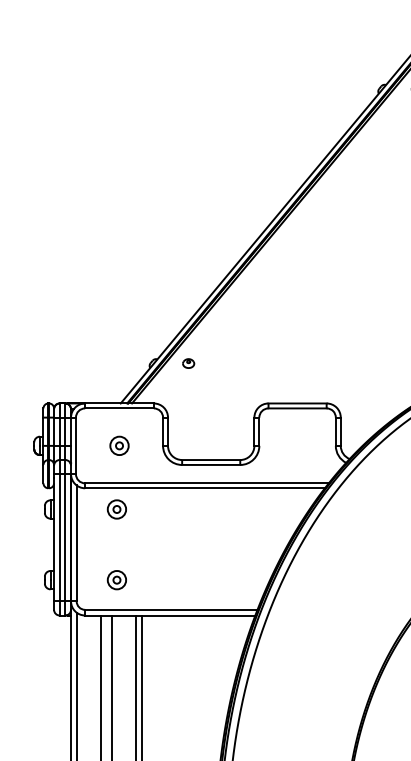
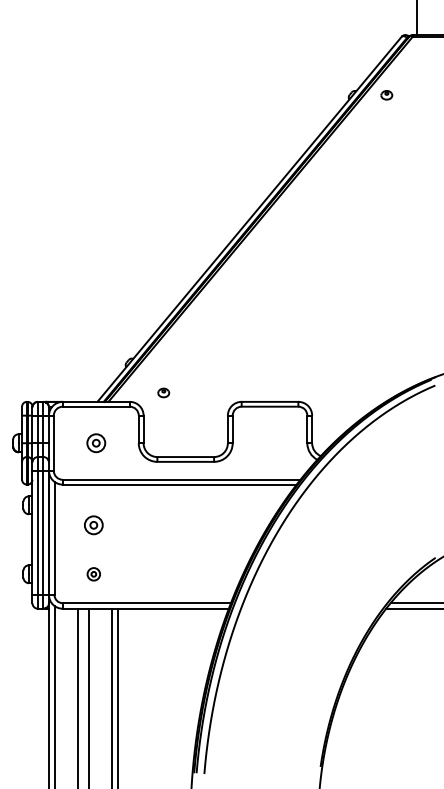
part: (188, 363) -> (163, 392), moved
part: (116, 509) -> (93, 525), moved
part: (116, 580) -> (93, 574), size x0.7

